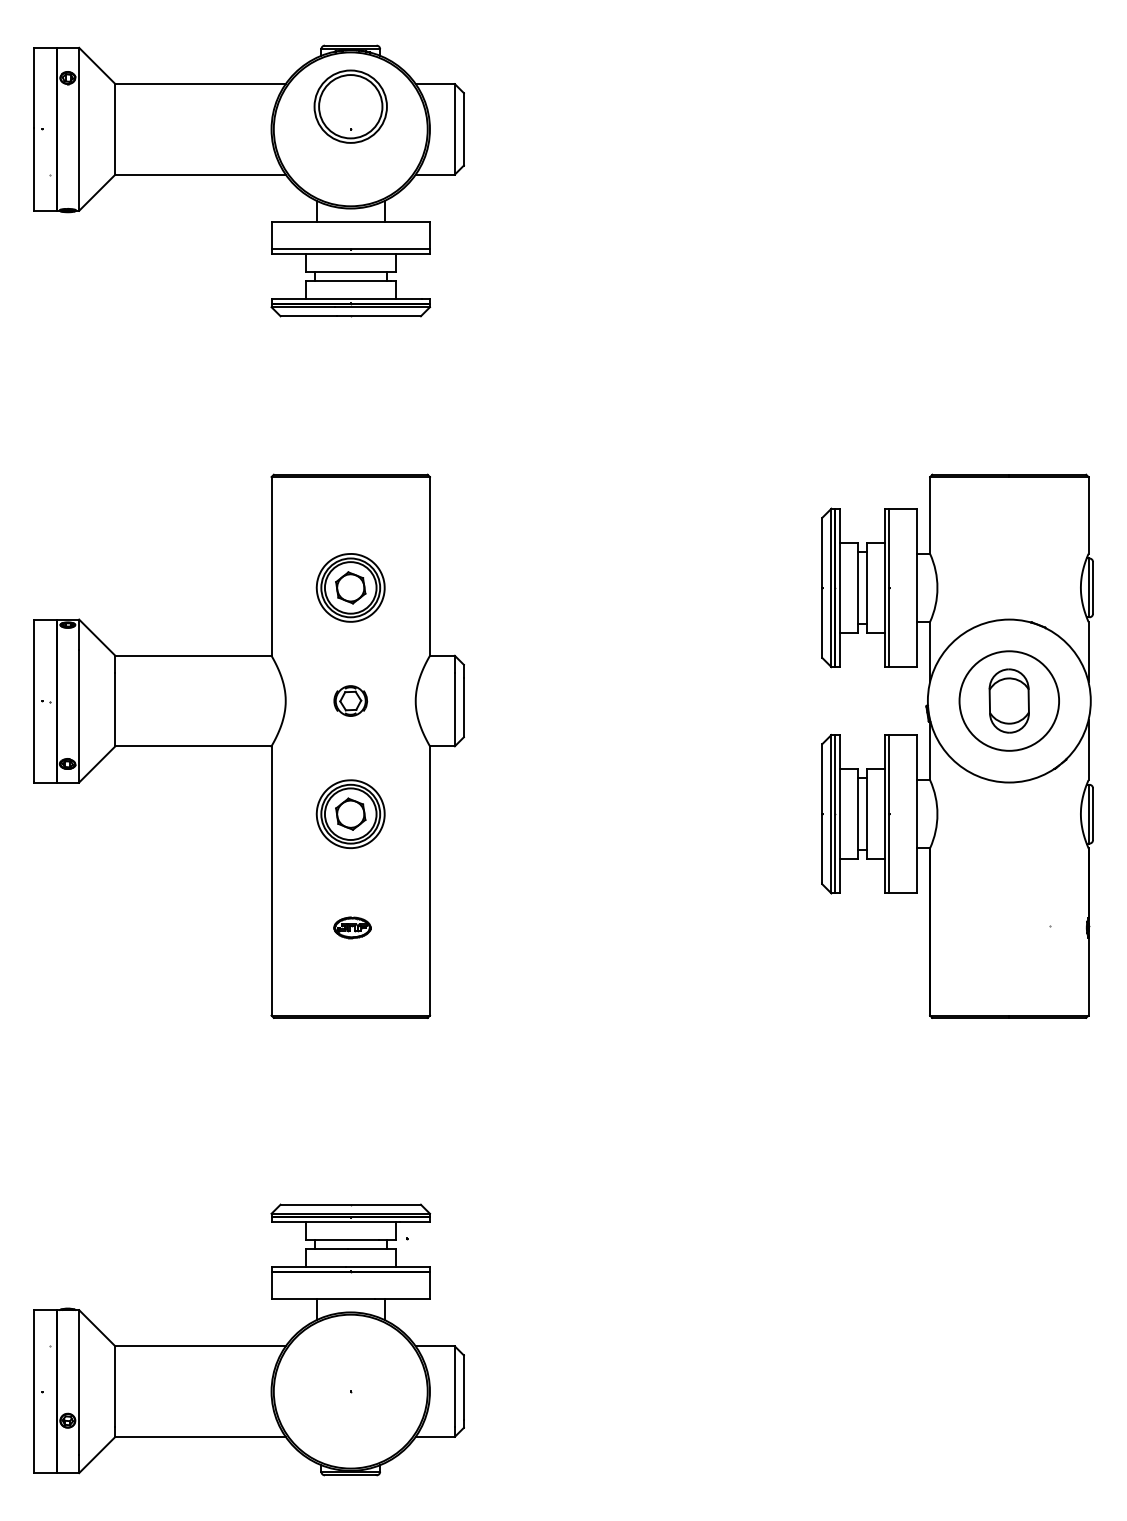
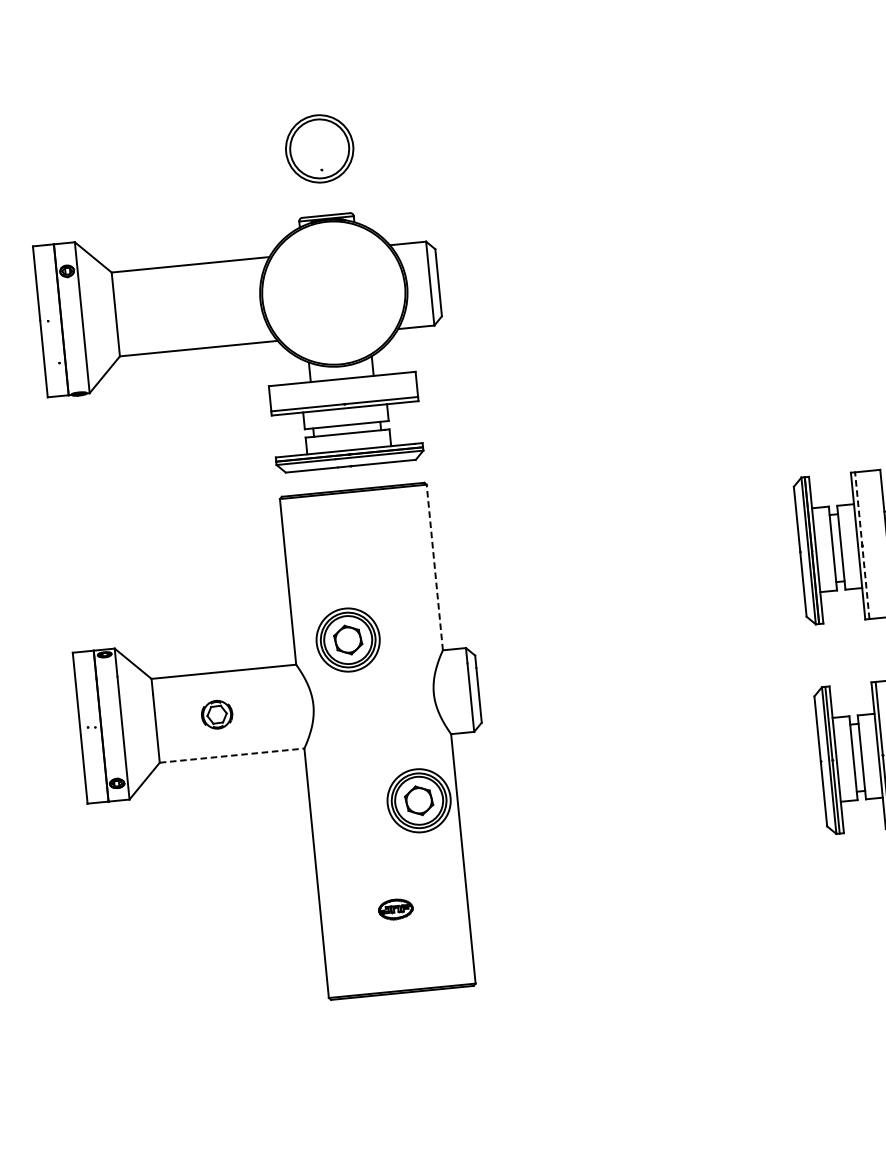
part: (248, 180) -> (243, 349), moved
line: (429, 565) -> (434, 566), solid -> dashed
part: (350, 587) -> (347, 639), moved
line: (889, 587) -> (862, 545), solid -> dashed
part: (350, 700) -> (216, 714), moved
line: (193, 746) -> (232, 755), solid -> dashed
part: (350, 814) -> (418, 801), moved

